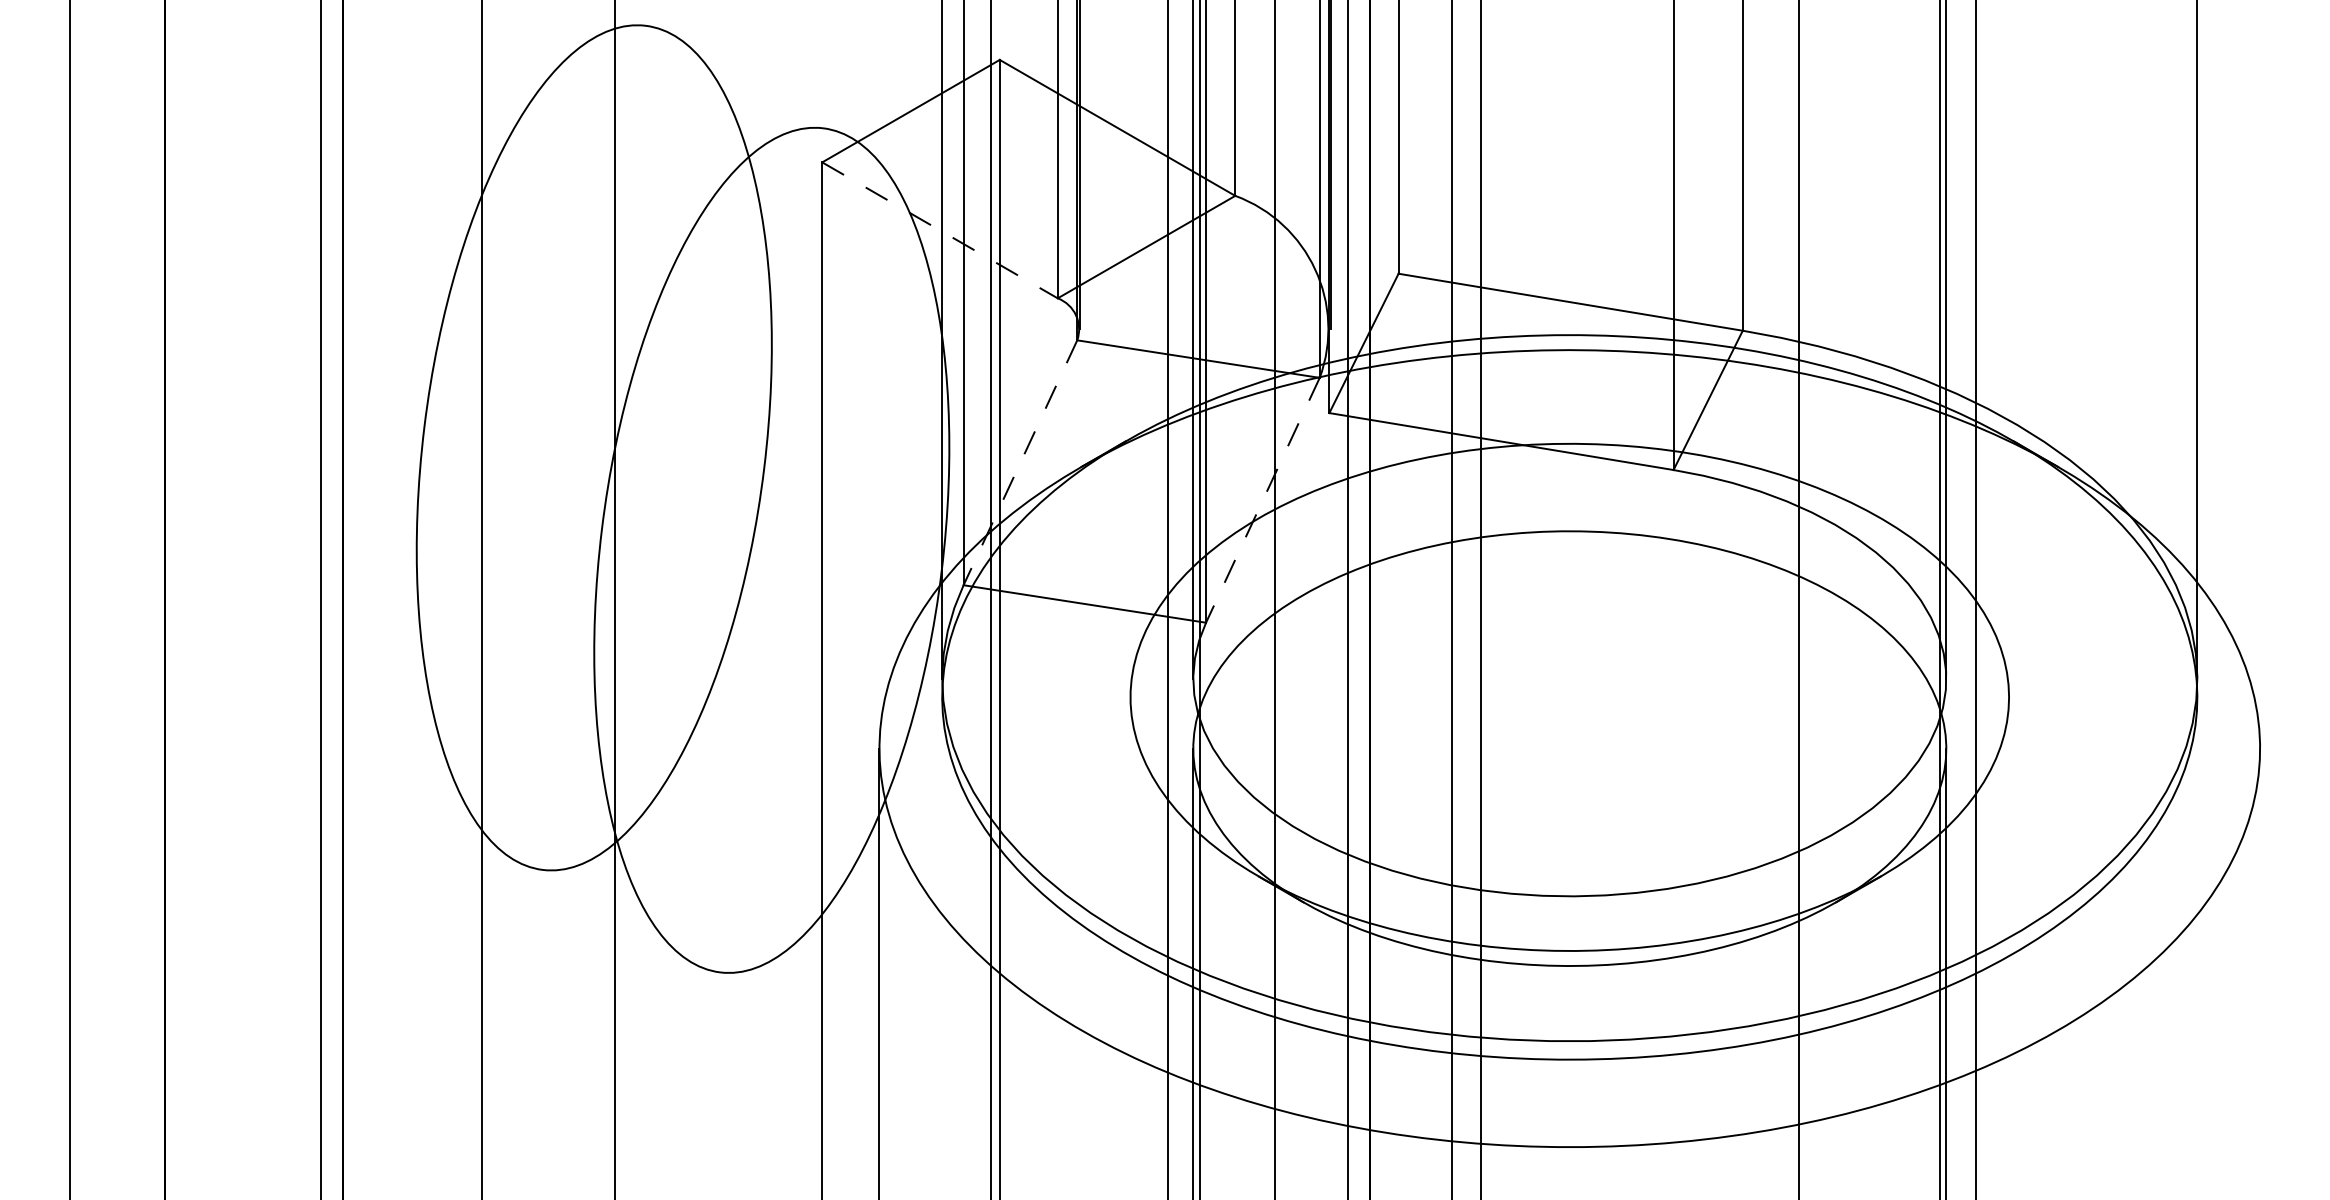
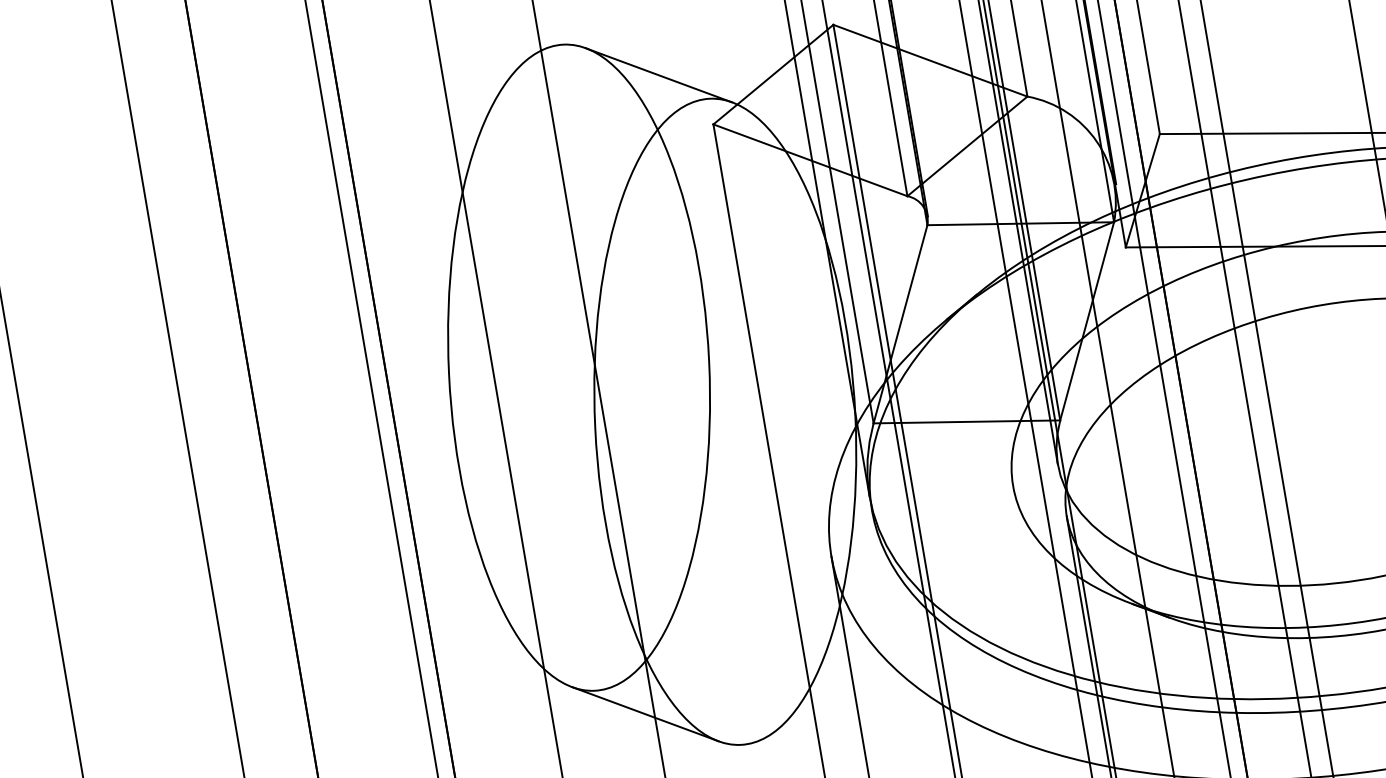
line: (762, 86) -> (658, 75), added
line: (940, 230) -> (810, 160), dashed -> solid
line: (1020, 462) -> (900, 324), dashed -> solid
line: (1262, 500) -> (1086, 321), dashed -> solid
line: (603, 911) -> (645, 714), added

